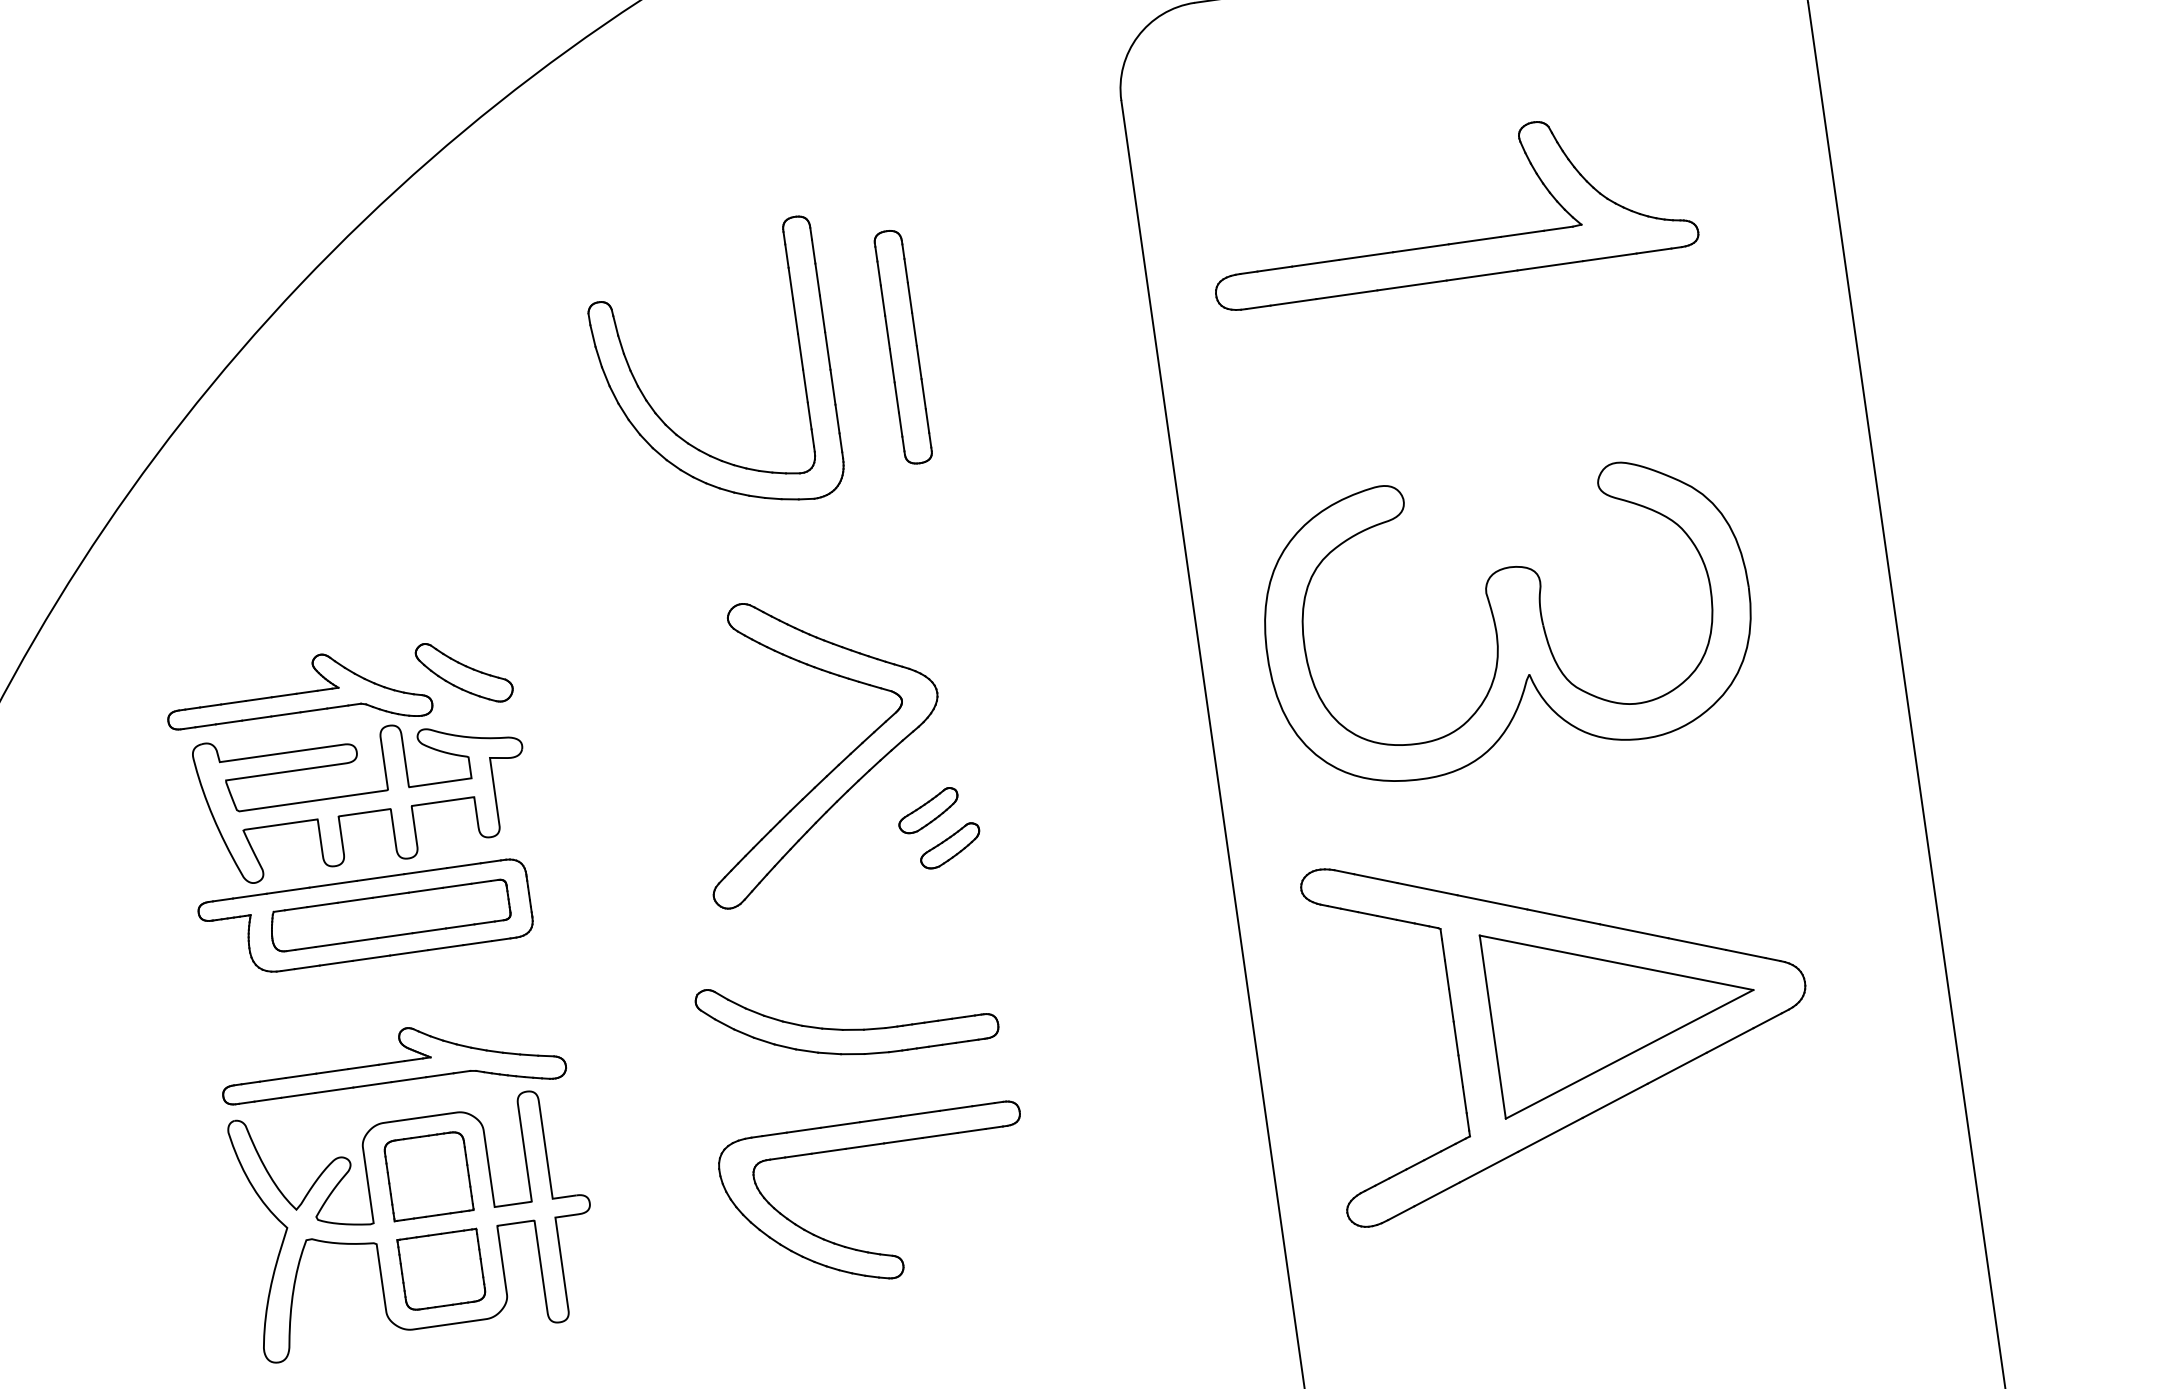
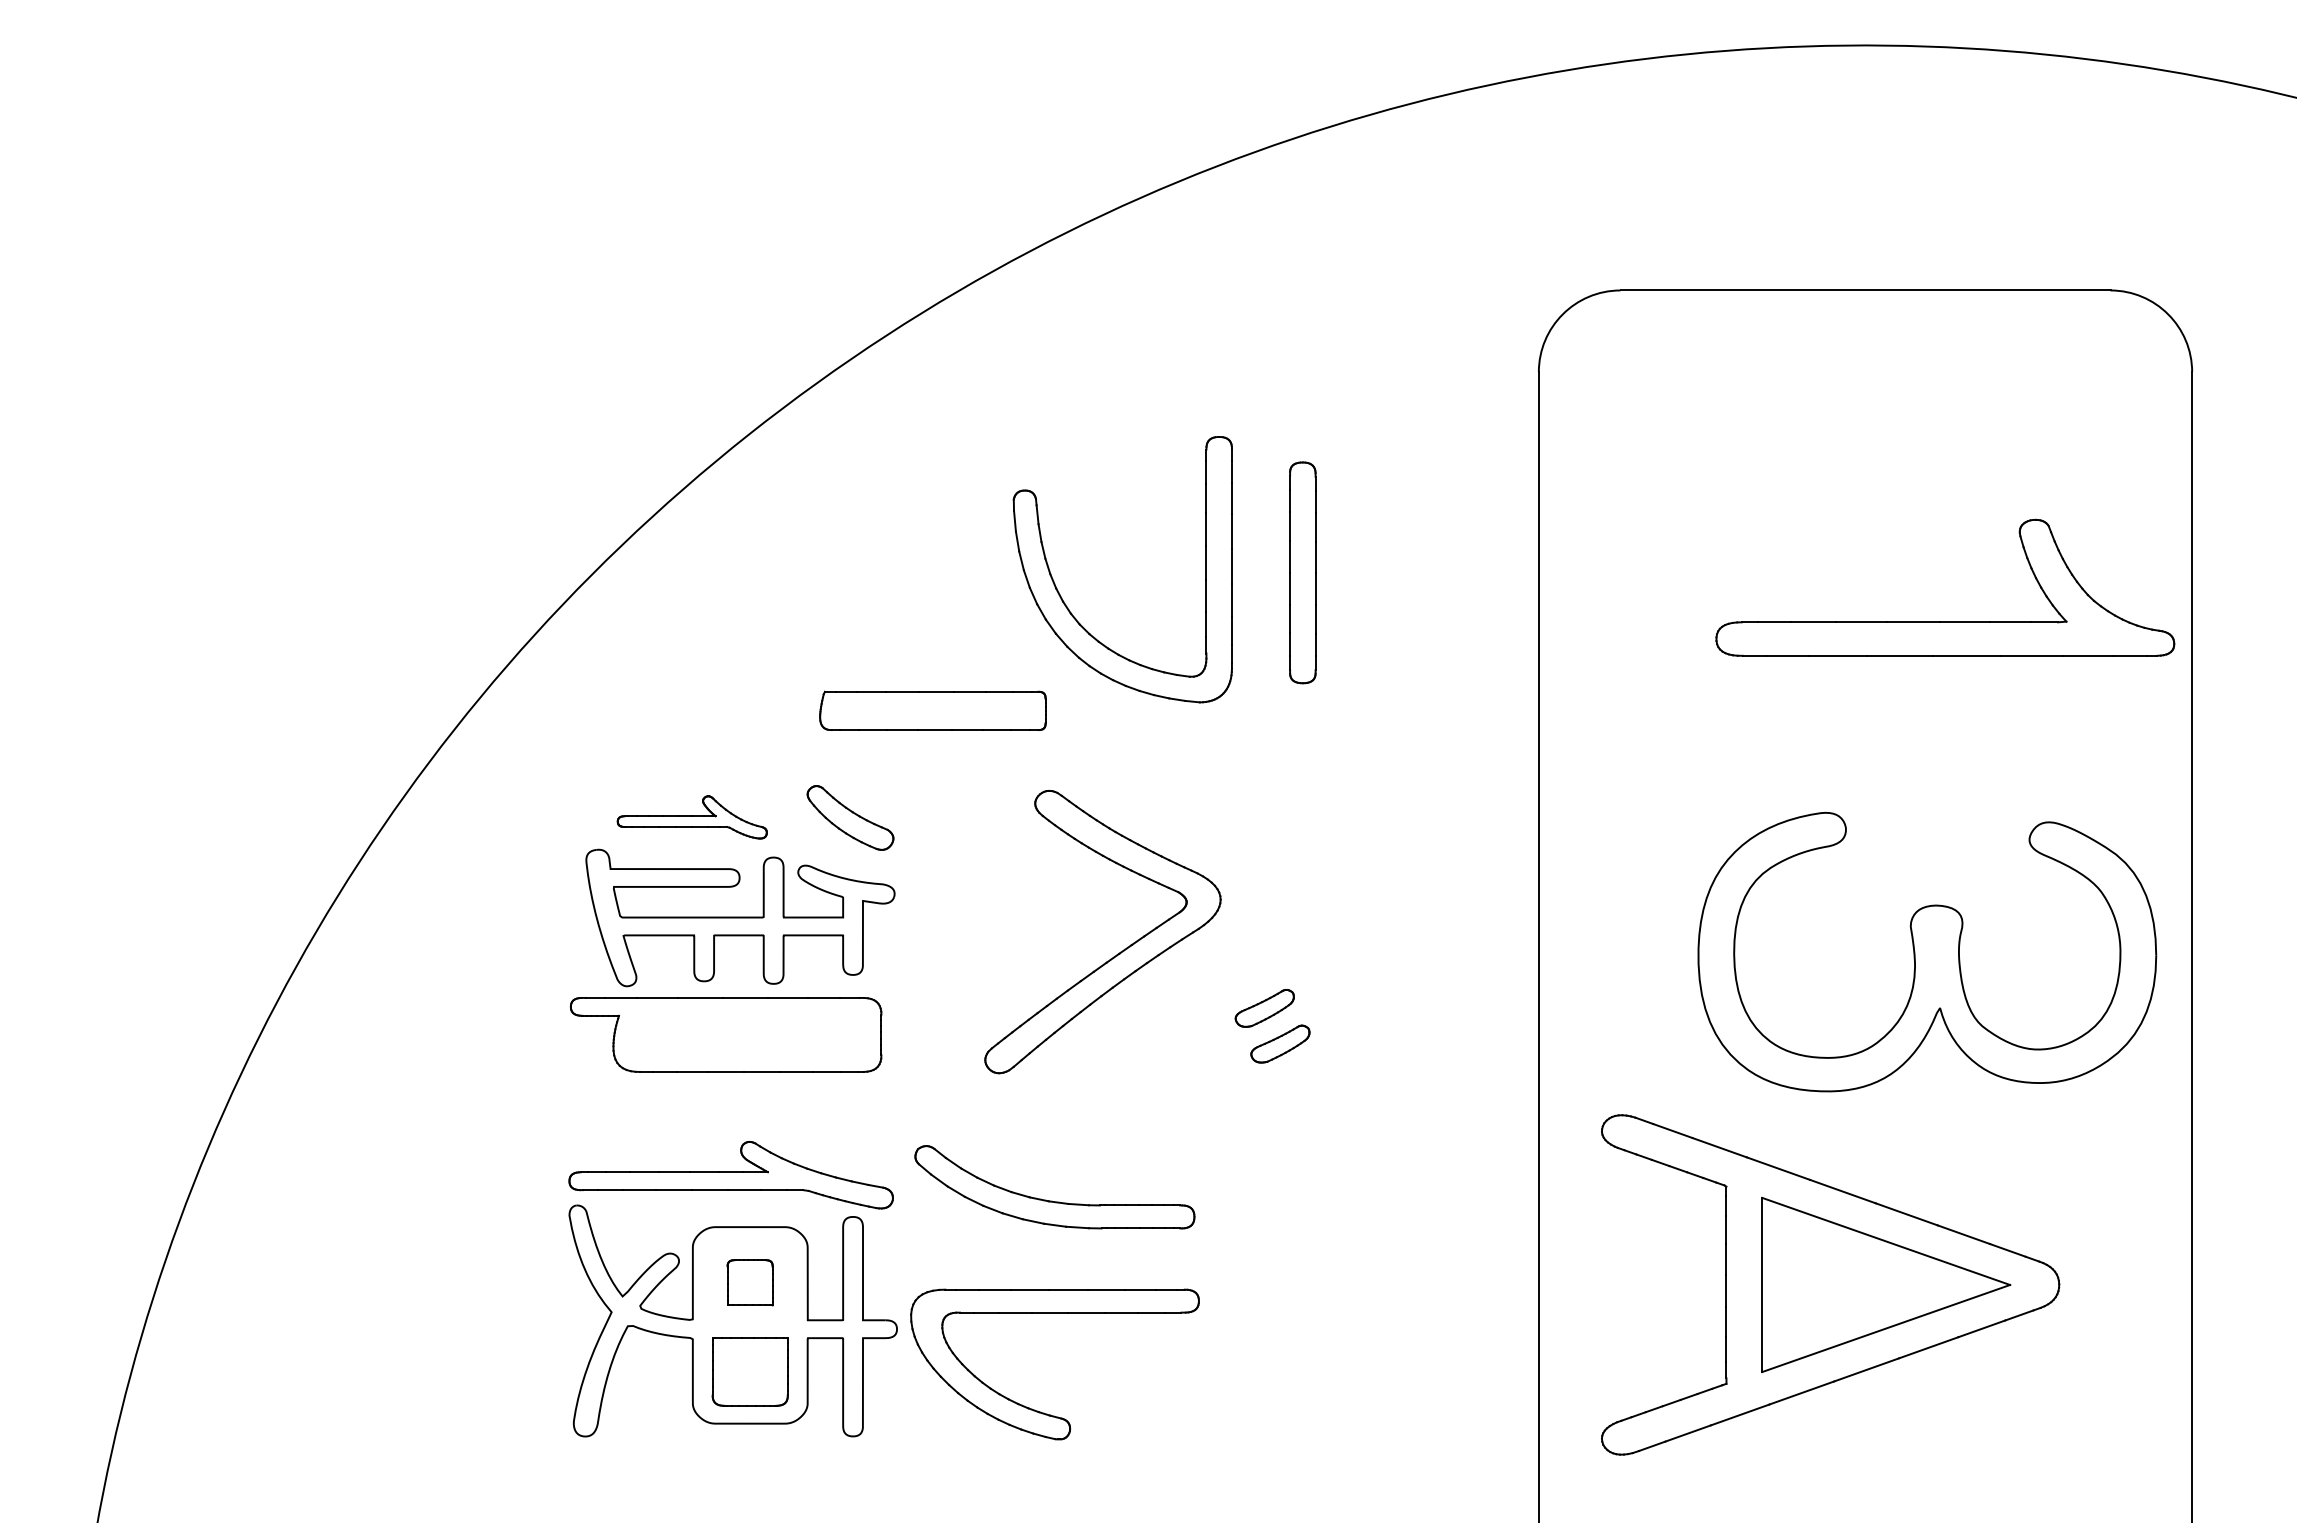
part: (1454, 242) -> (1945, 621), moved
part: (1507, 617) -> (1927, 952), moved
part: (298, 695) -> (692, 817), size x0.6
part: (836, 764) -> (1117, 953), moved
part: (389, 915) -> (932, 710), moved
part: (846, 1028) -> (1052, 1200), moved
part: (427, 1176) -> (749, 1282), size x0.6
part: (866, 1250) -> (1037, 1410), moved

